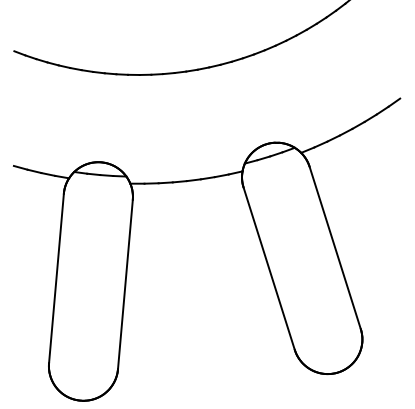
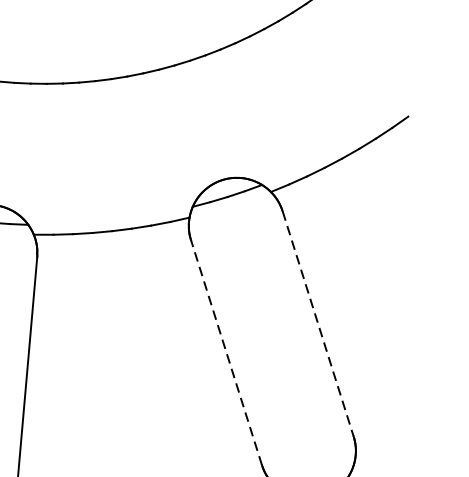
line: (335, 248) -> (318, 324), solid -> dashed
line: (269, 268) -> (226, 352), solid -> dashed

